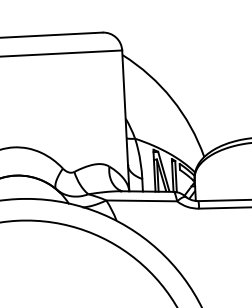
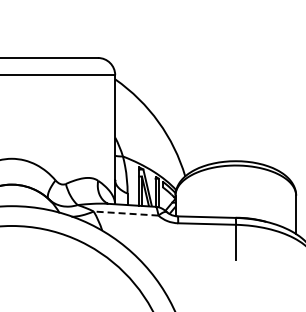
line: (141, 200) -> (125, 213), solid -> dashed

